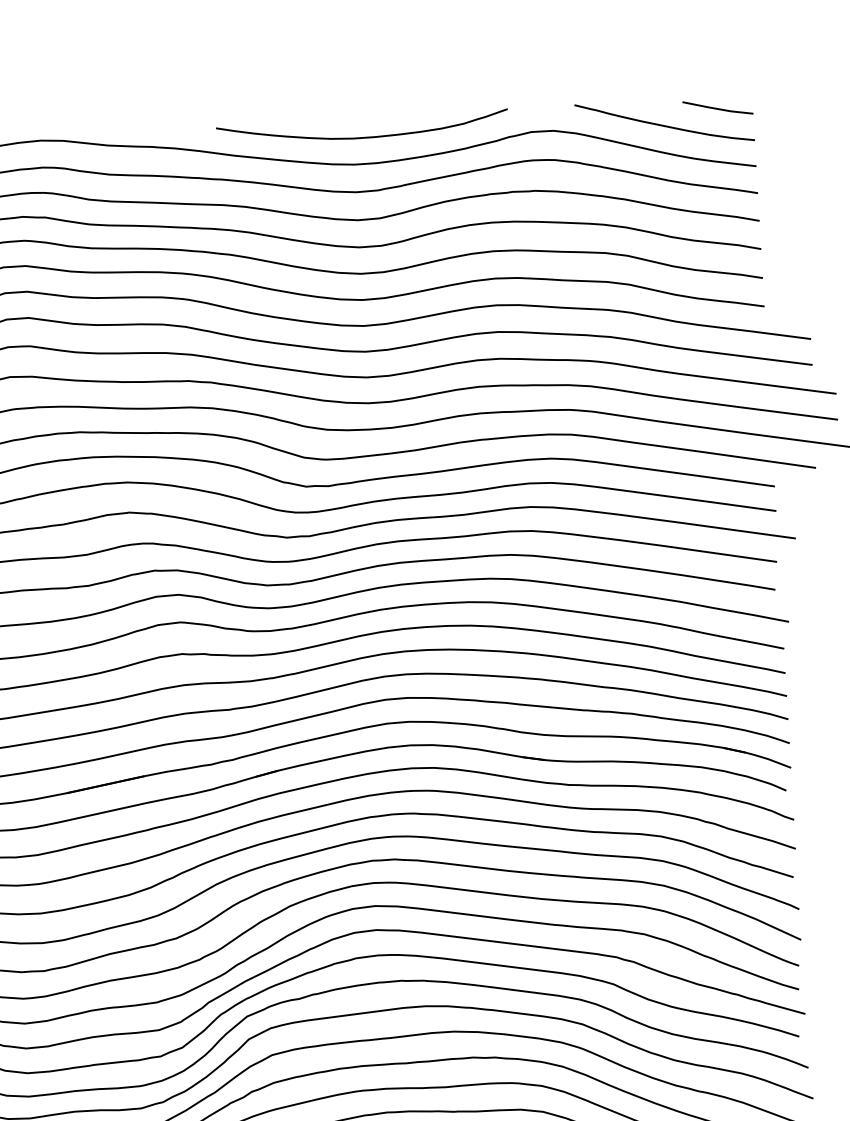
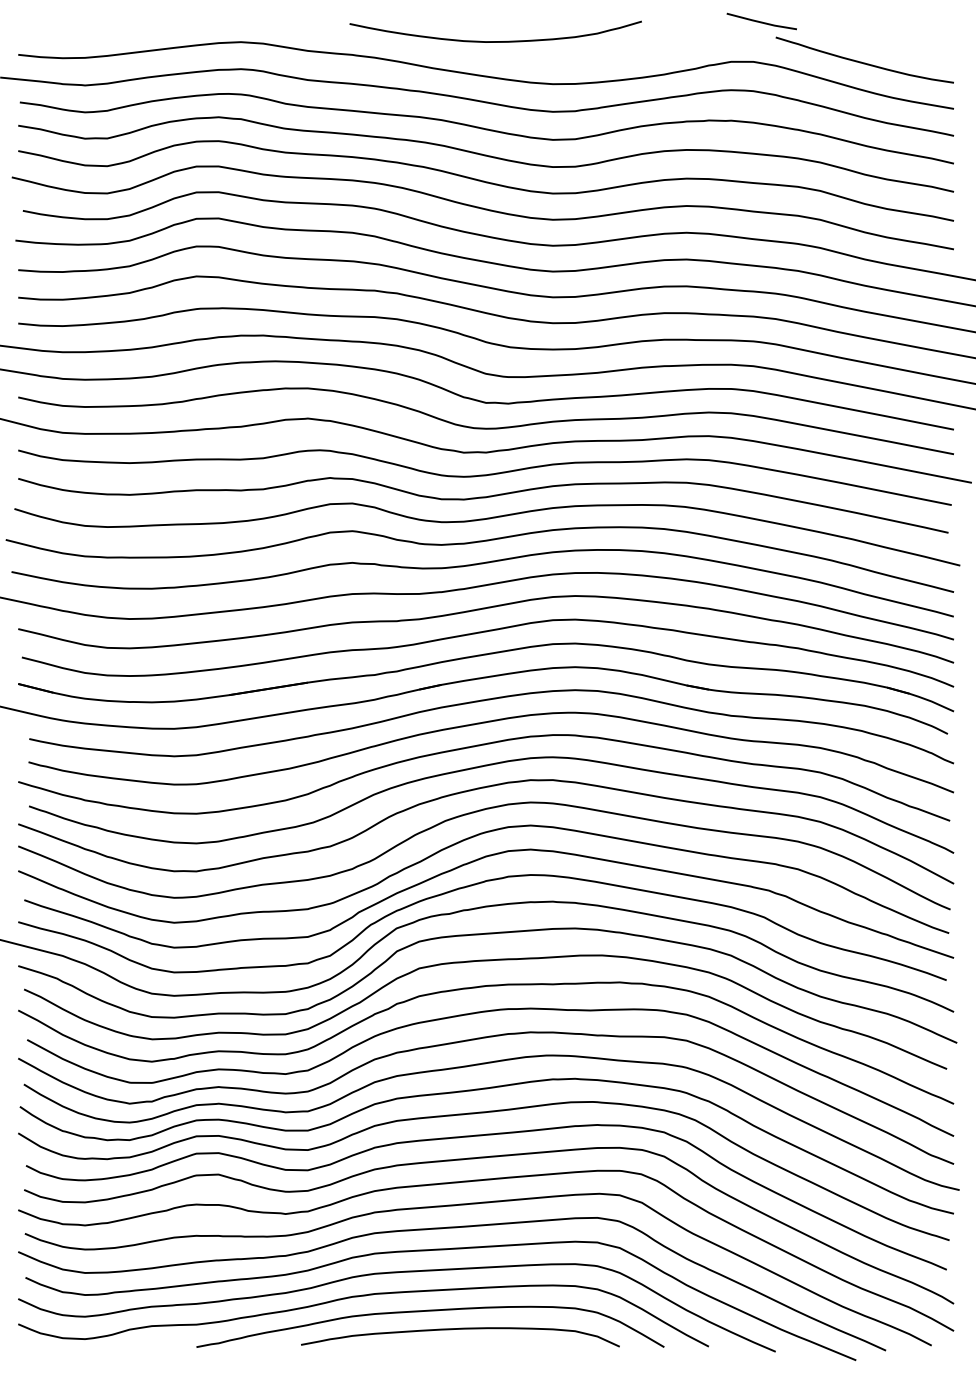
line: (717, 107) -> (761, 21), moved
curve: (362, 137) -> (495, 41), moved

